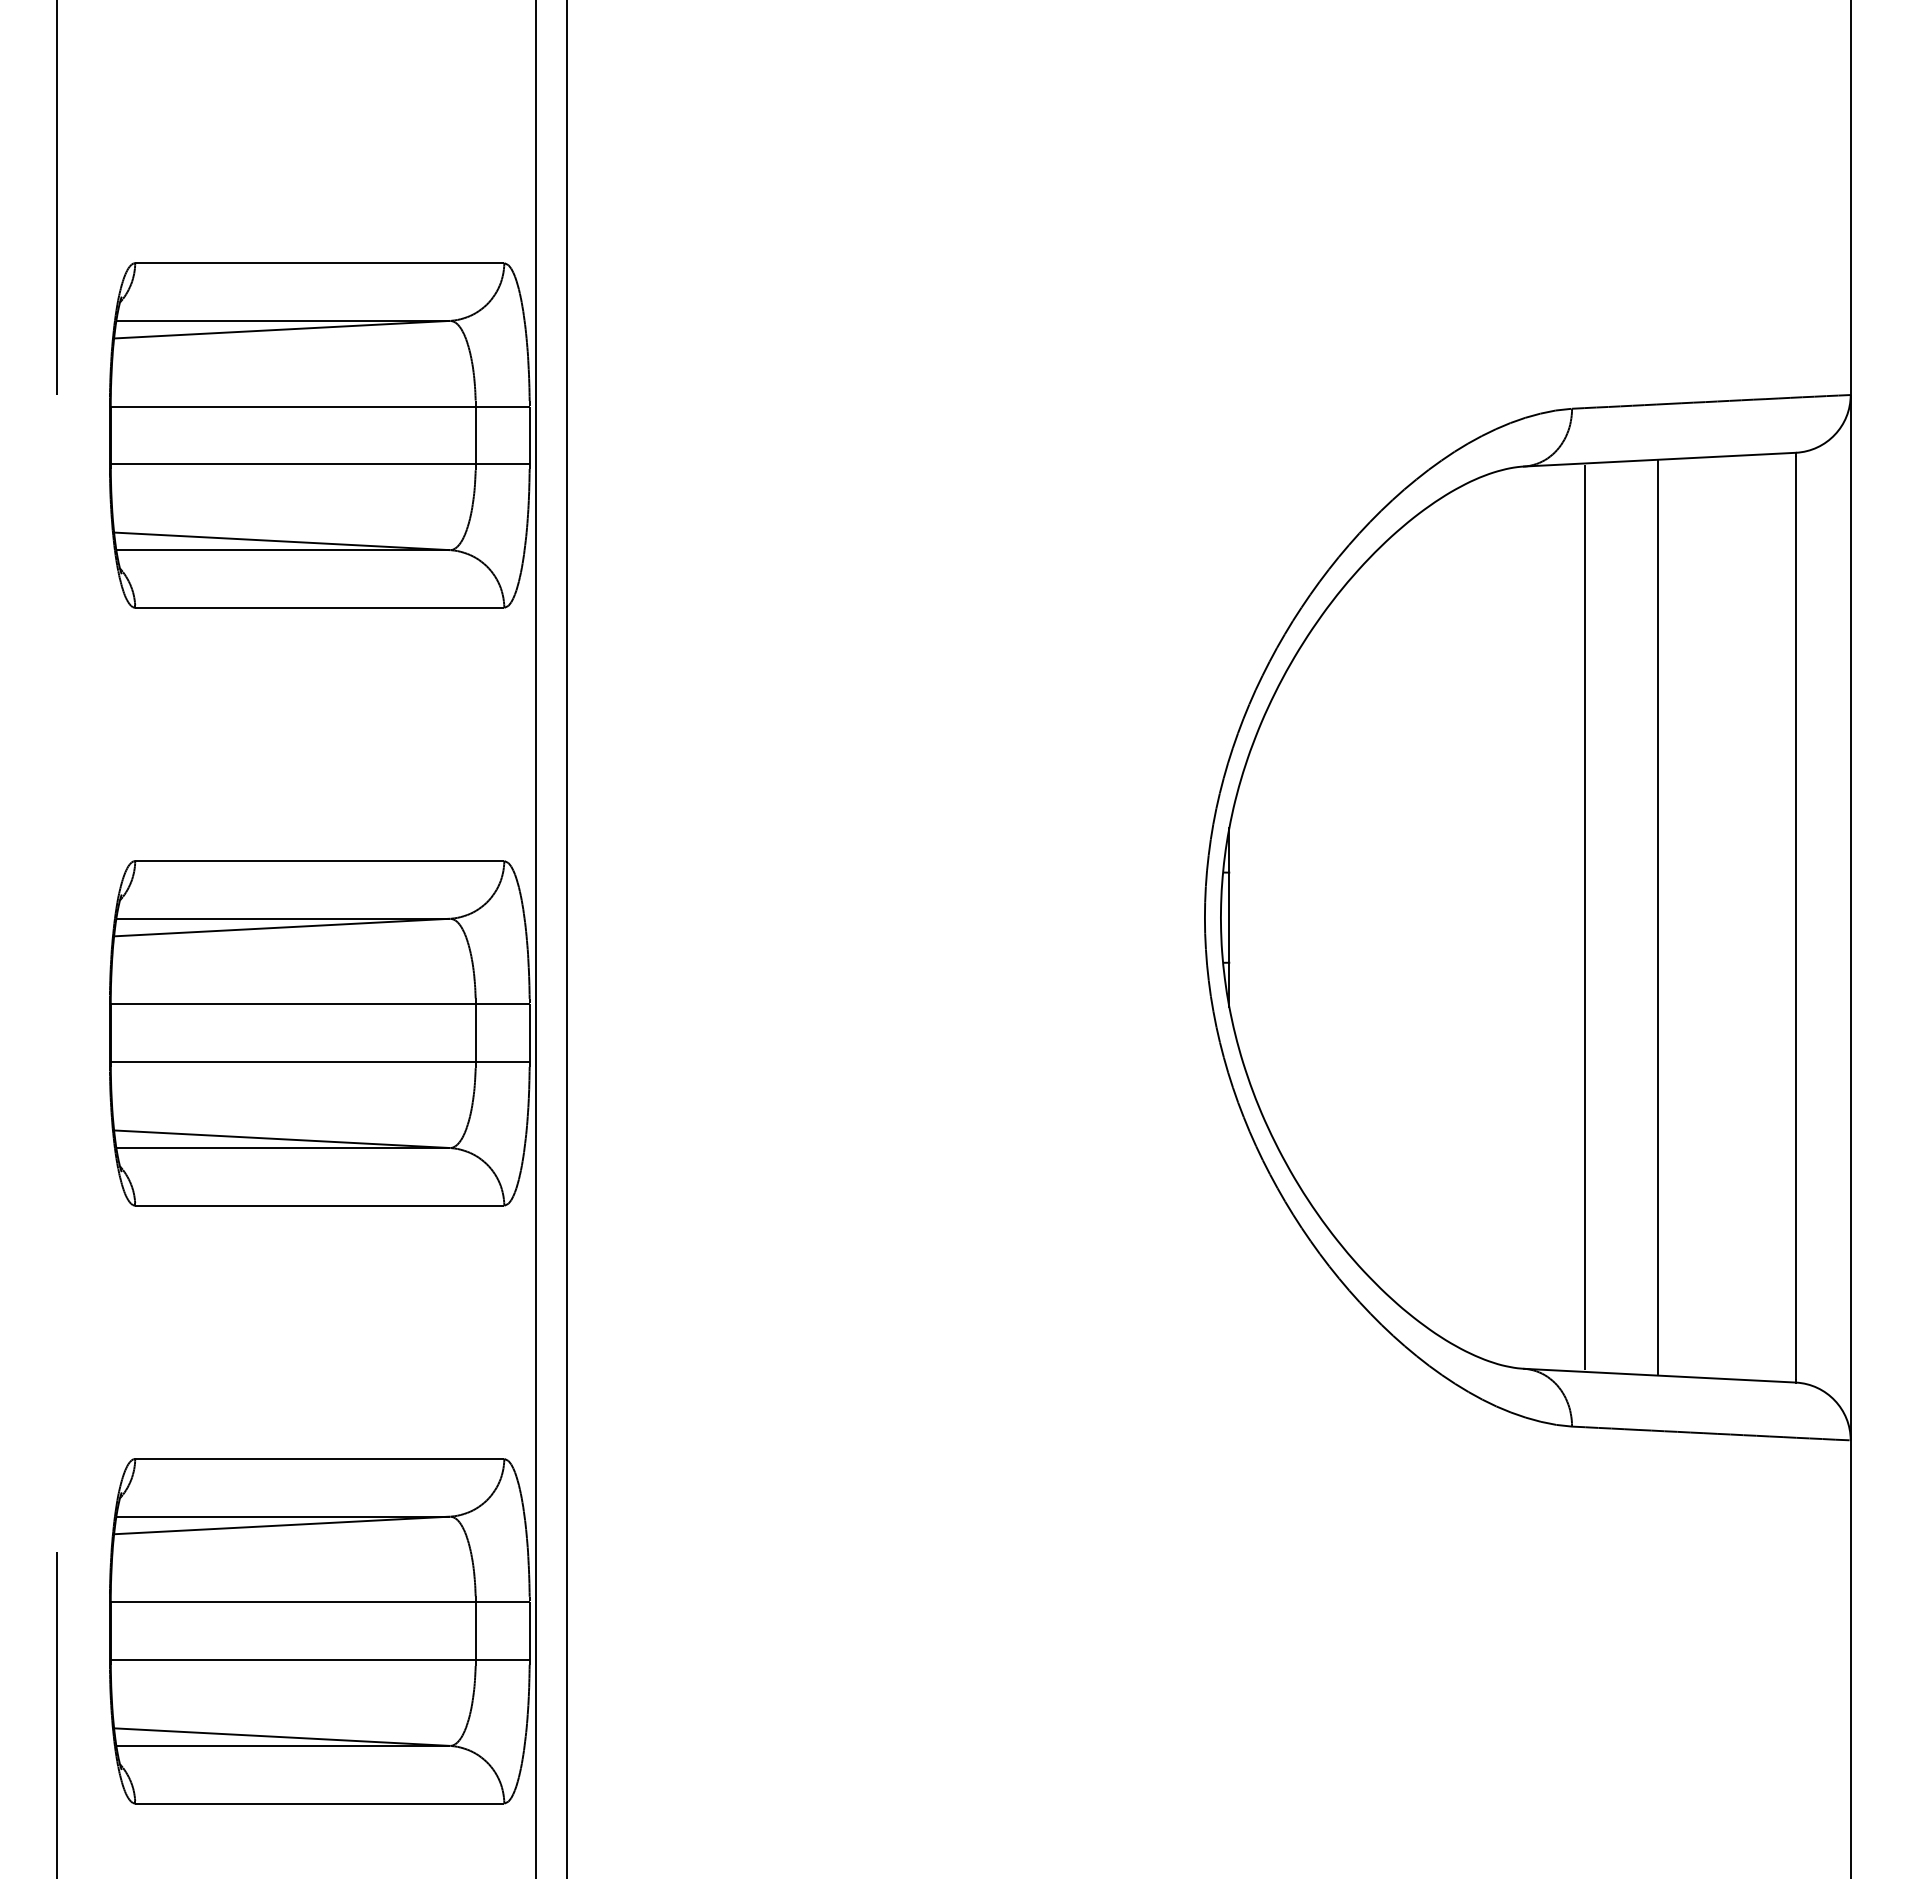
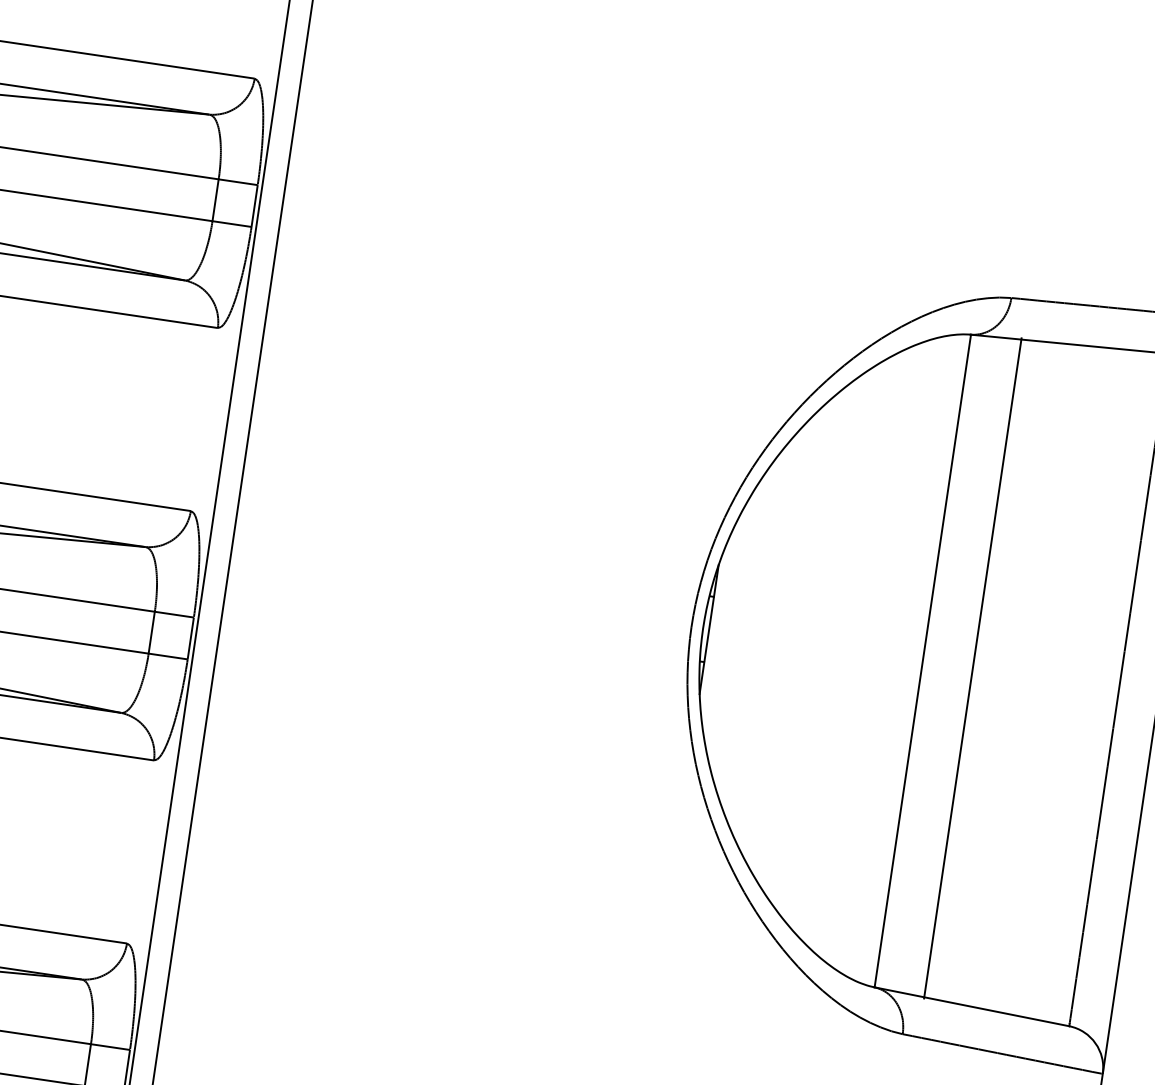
line: (1584, 917) -> (922, 660), moved
line: (1657, 917) -> (972, 668), moved

